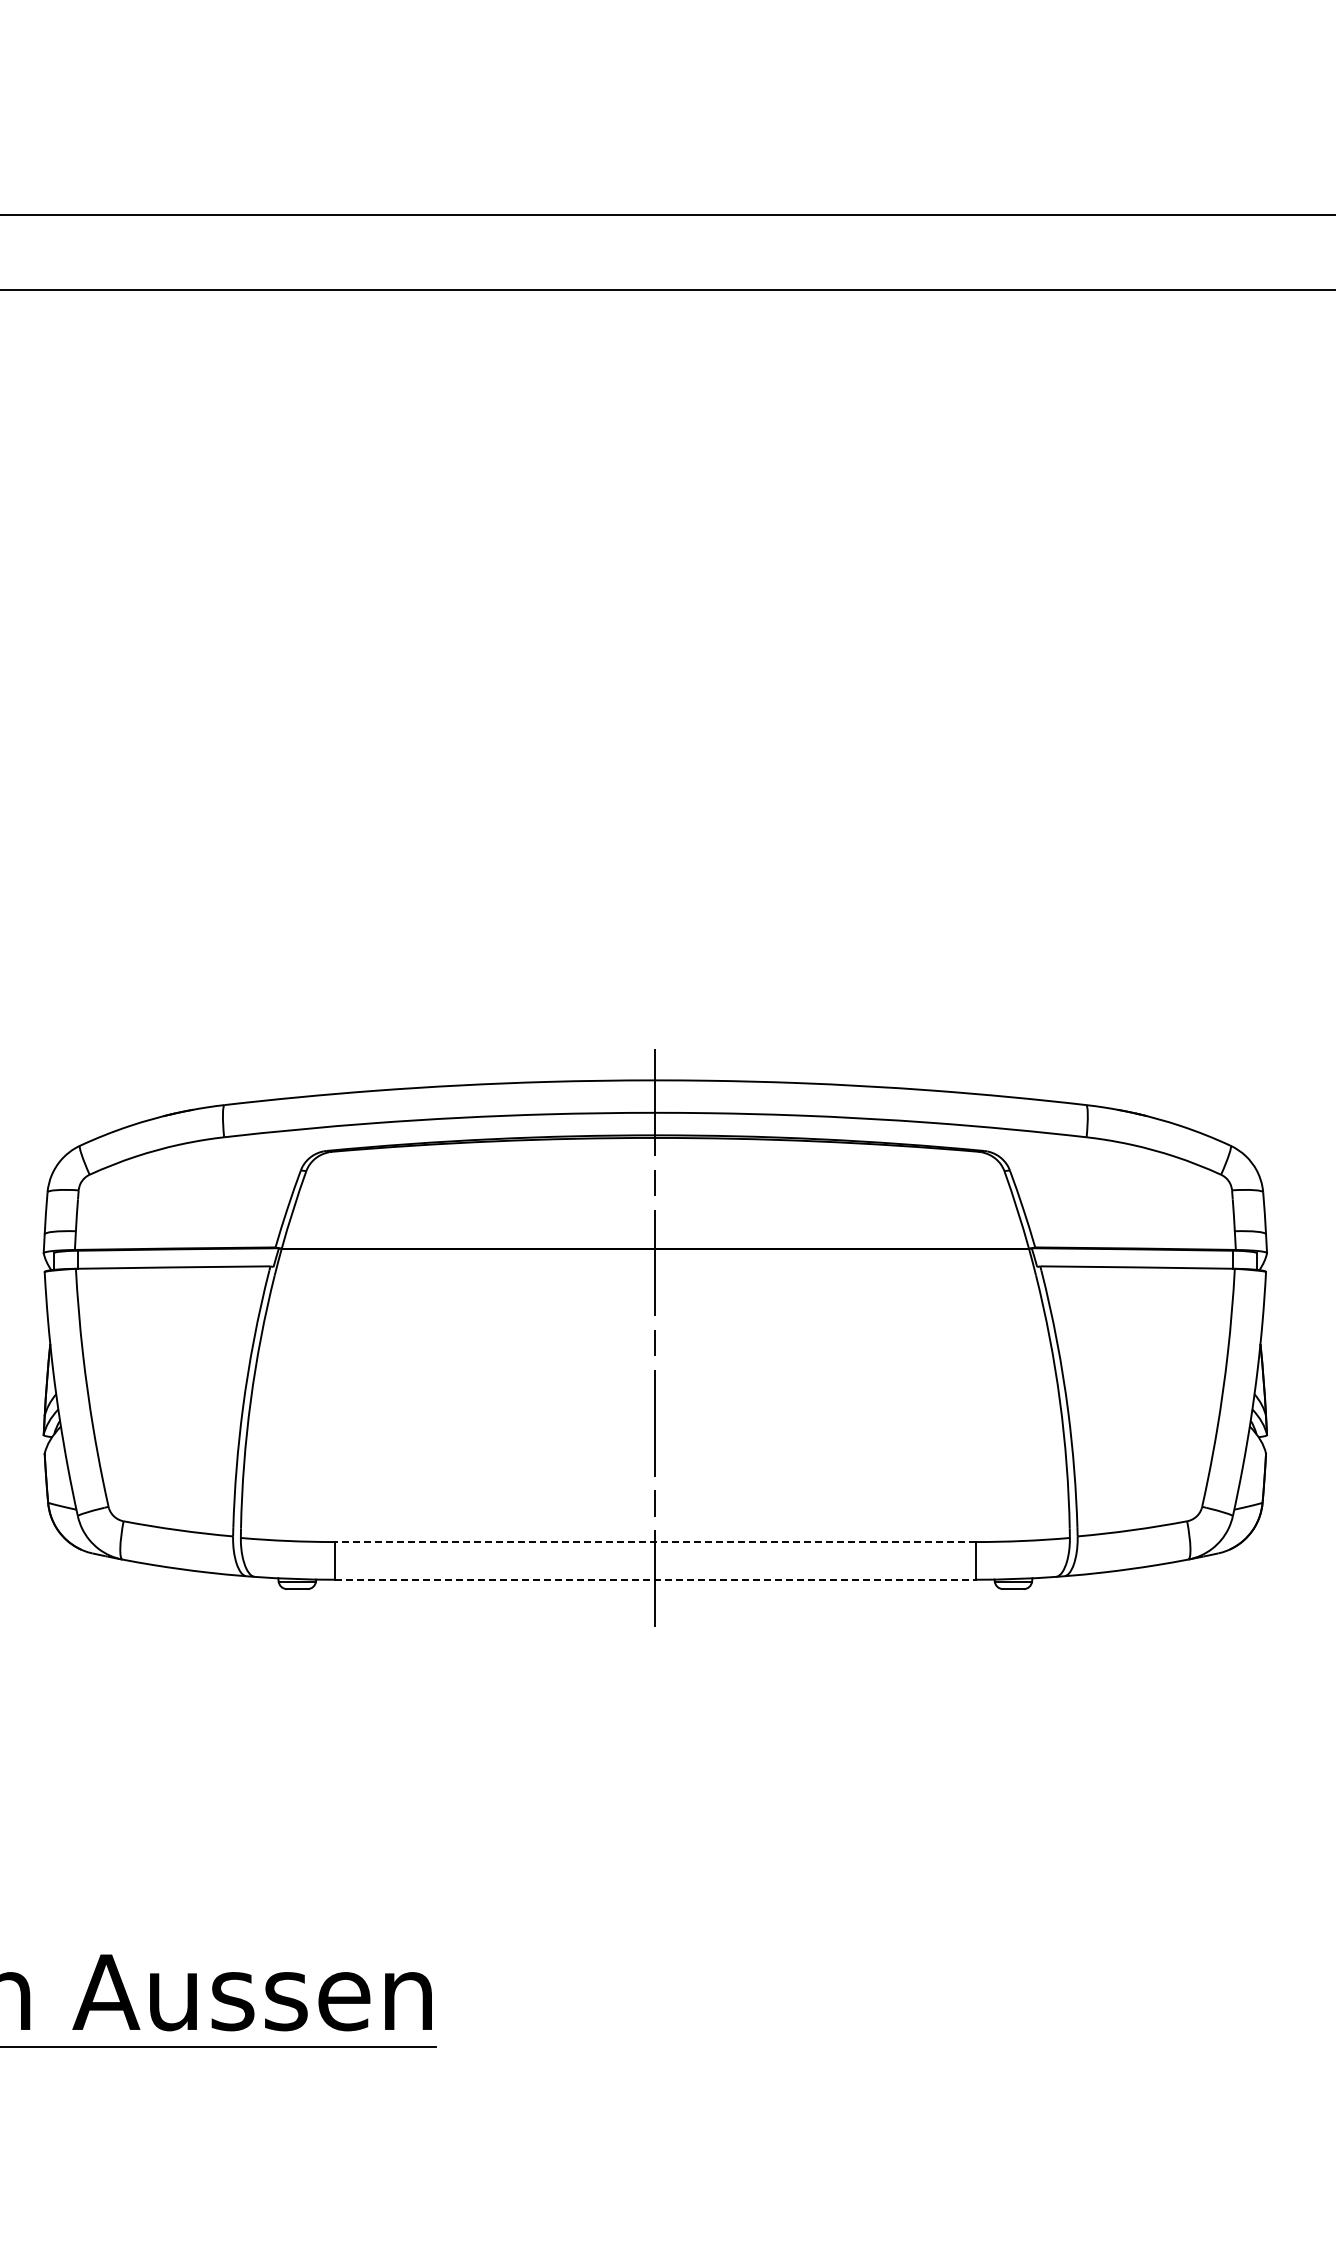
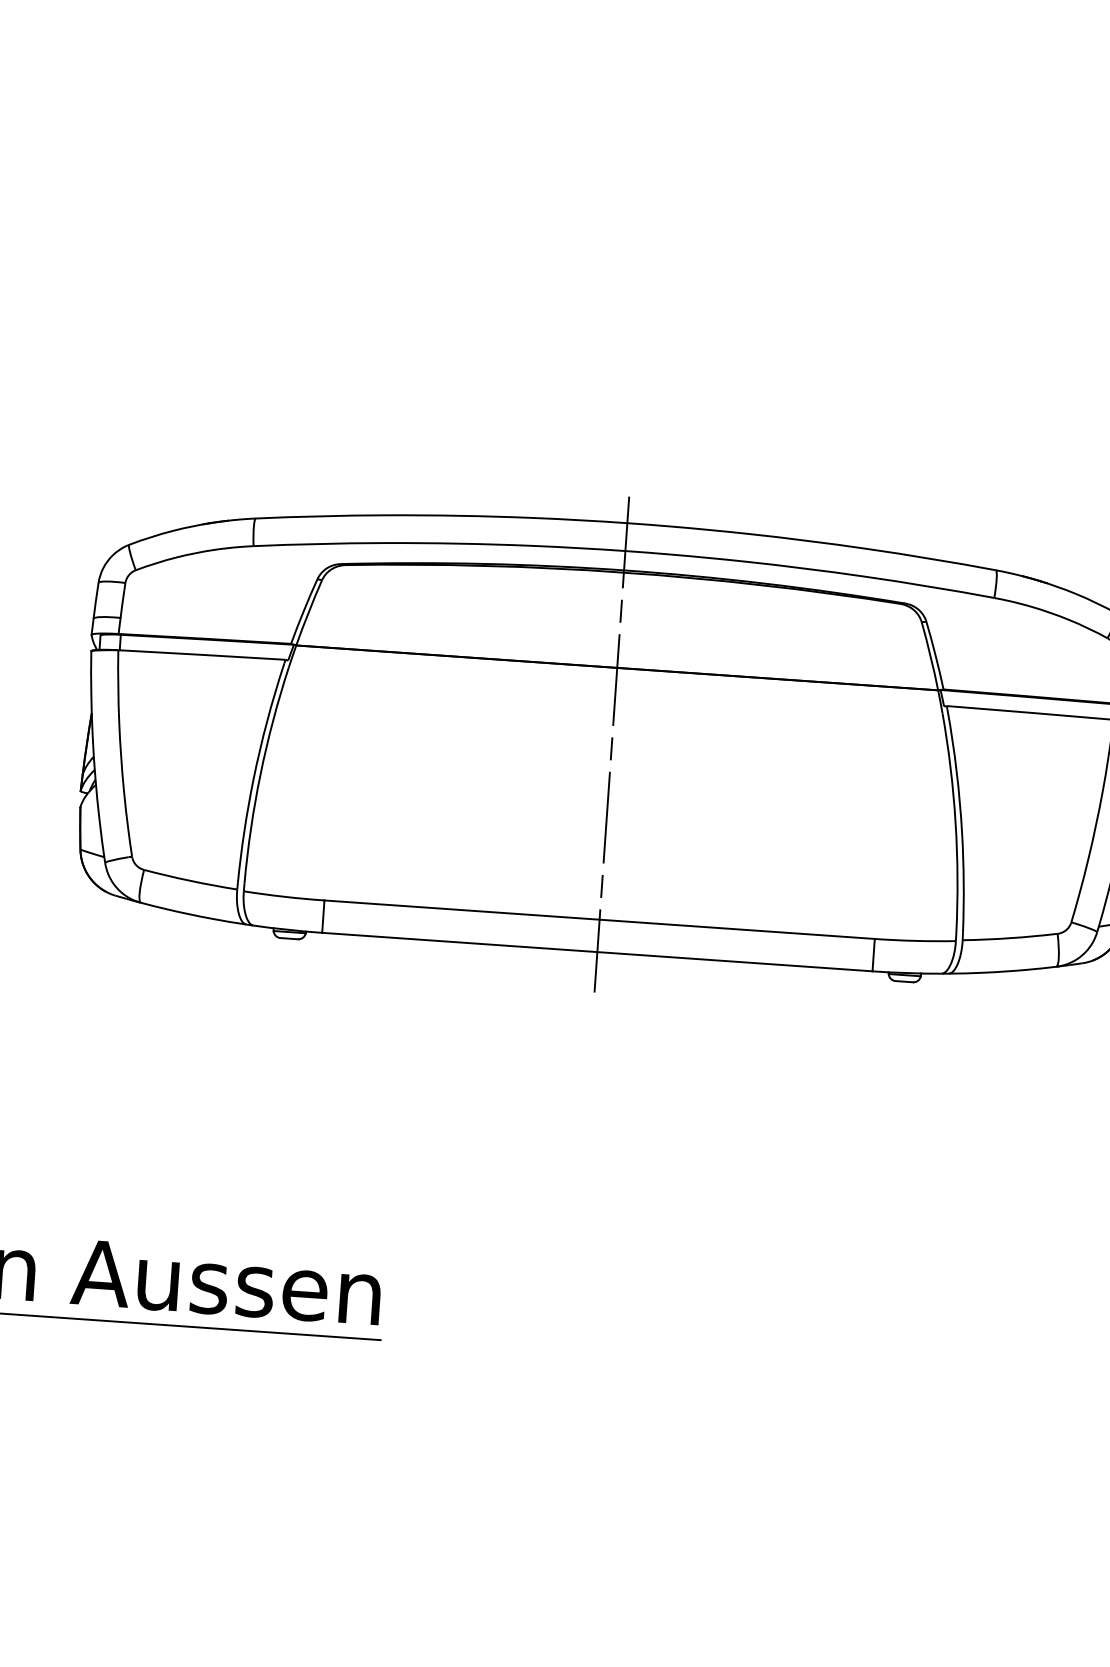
line: (654, 1542) -> (598, 920), dashed -> solid
line: (655, 1579) -> (597, 951), dashed -> solid

